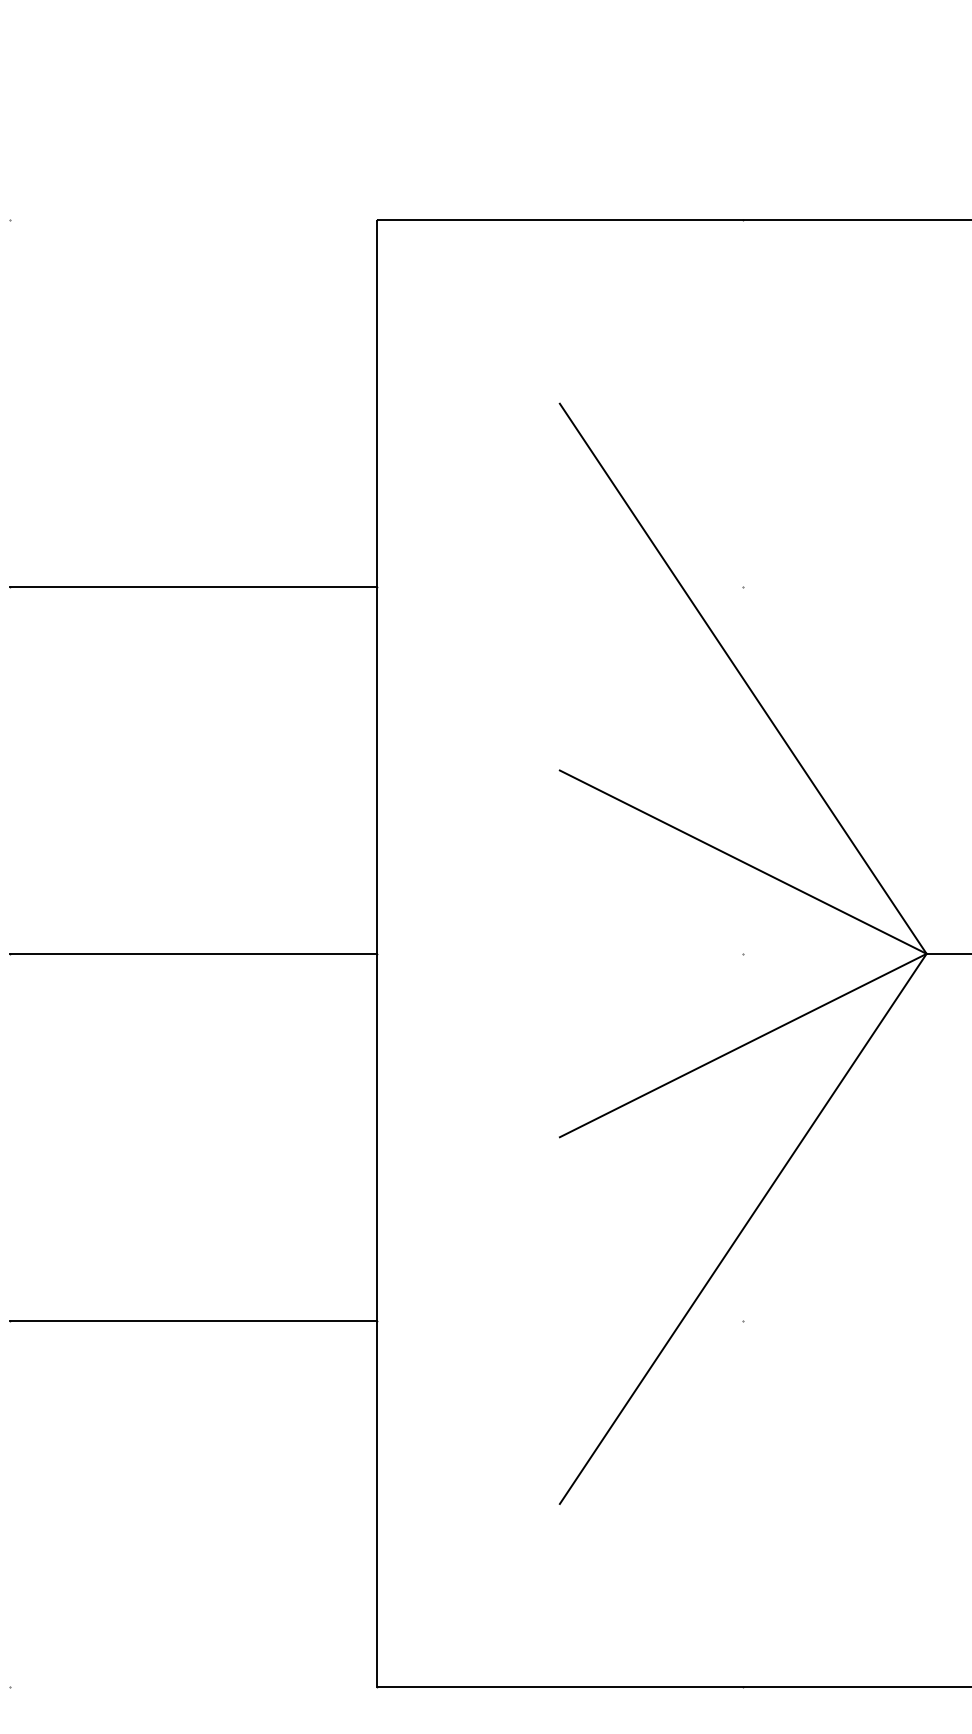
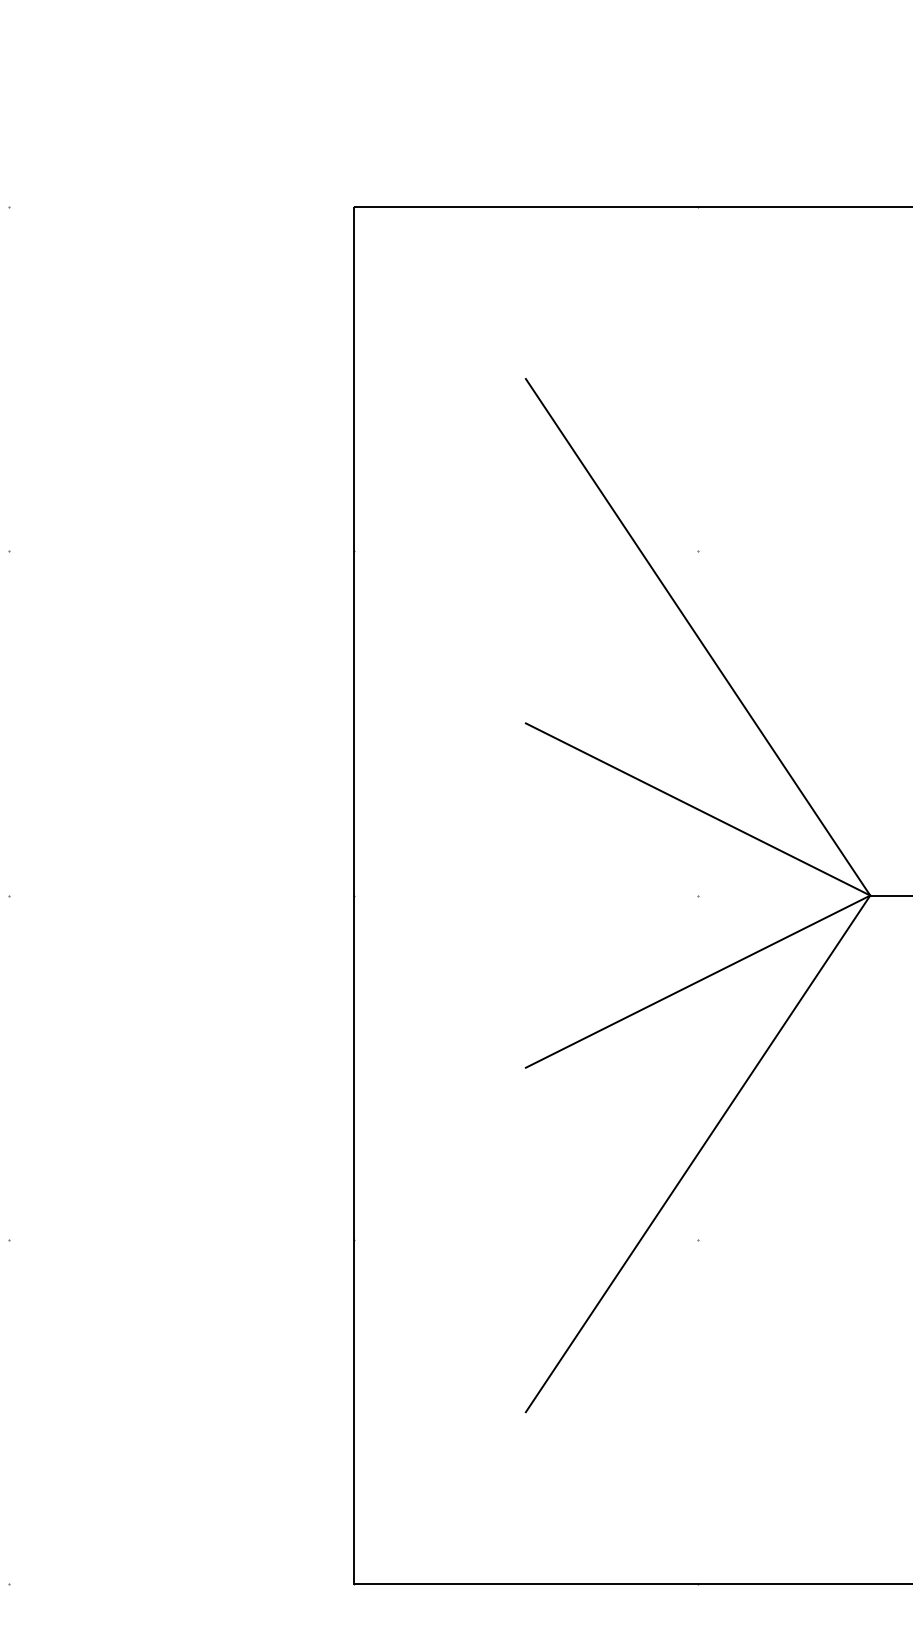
line: (192, 587) -> (180, 551), removed
line: (192, 953) -> (180, 895), removed
line: (192, 1320) -> (180, 1239), removed

